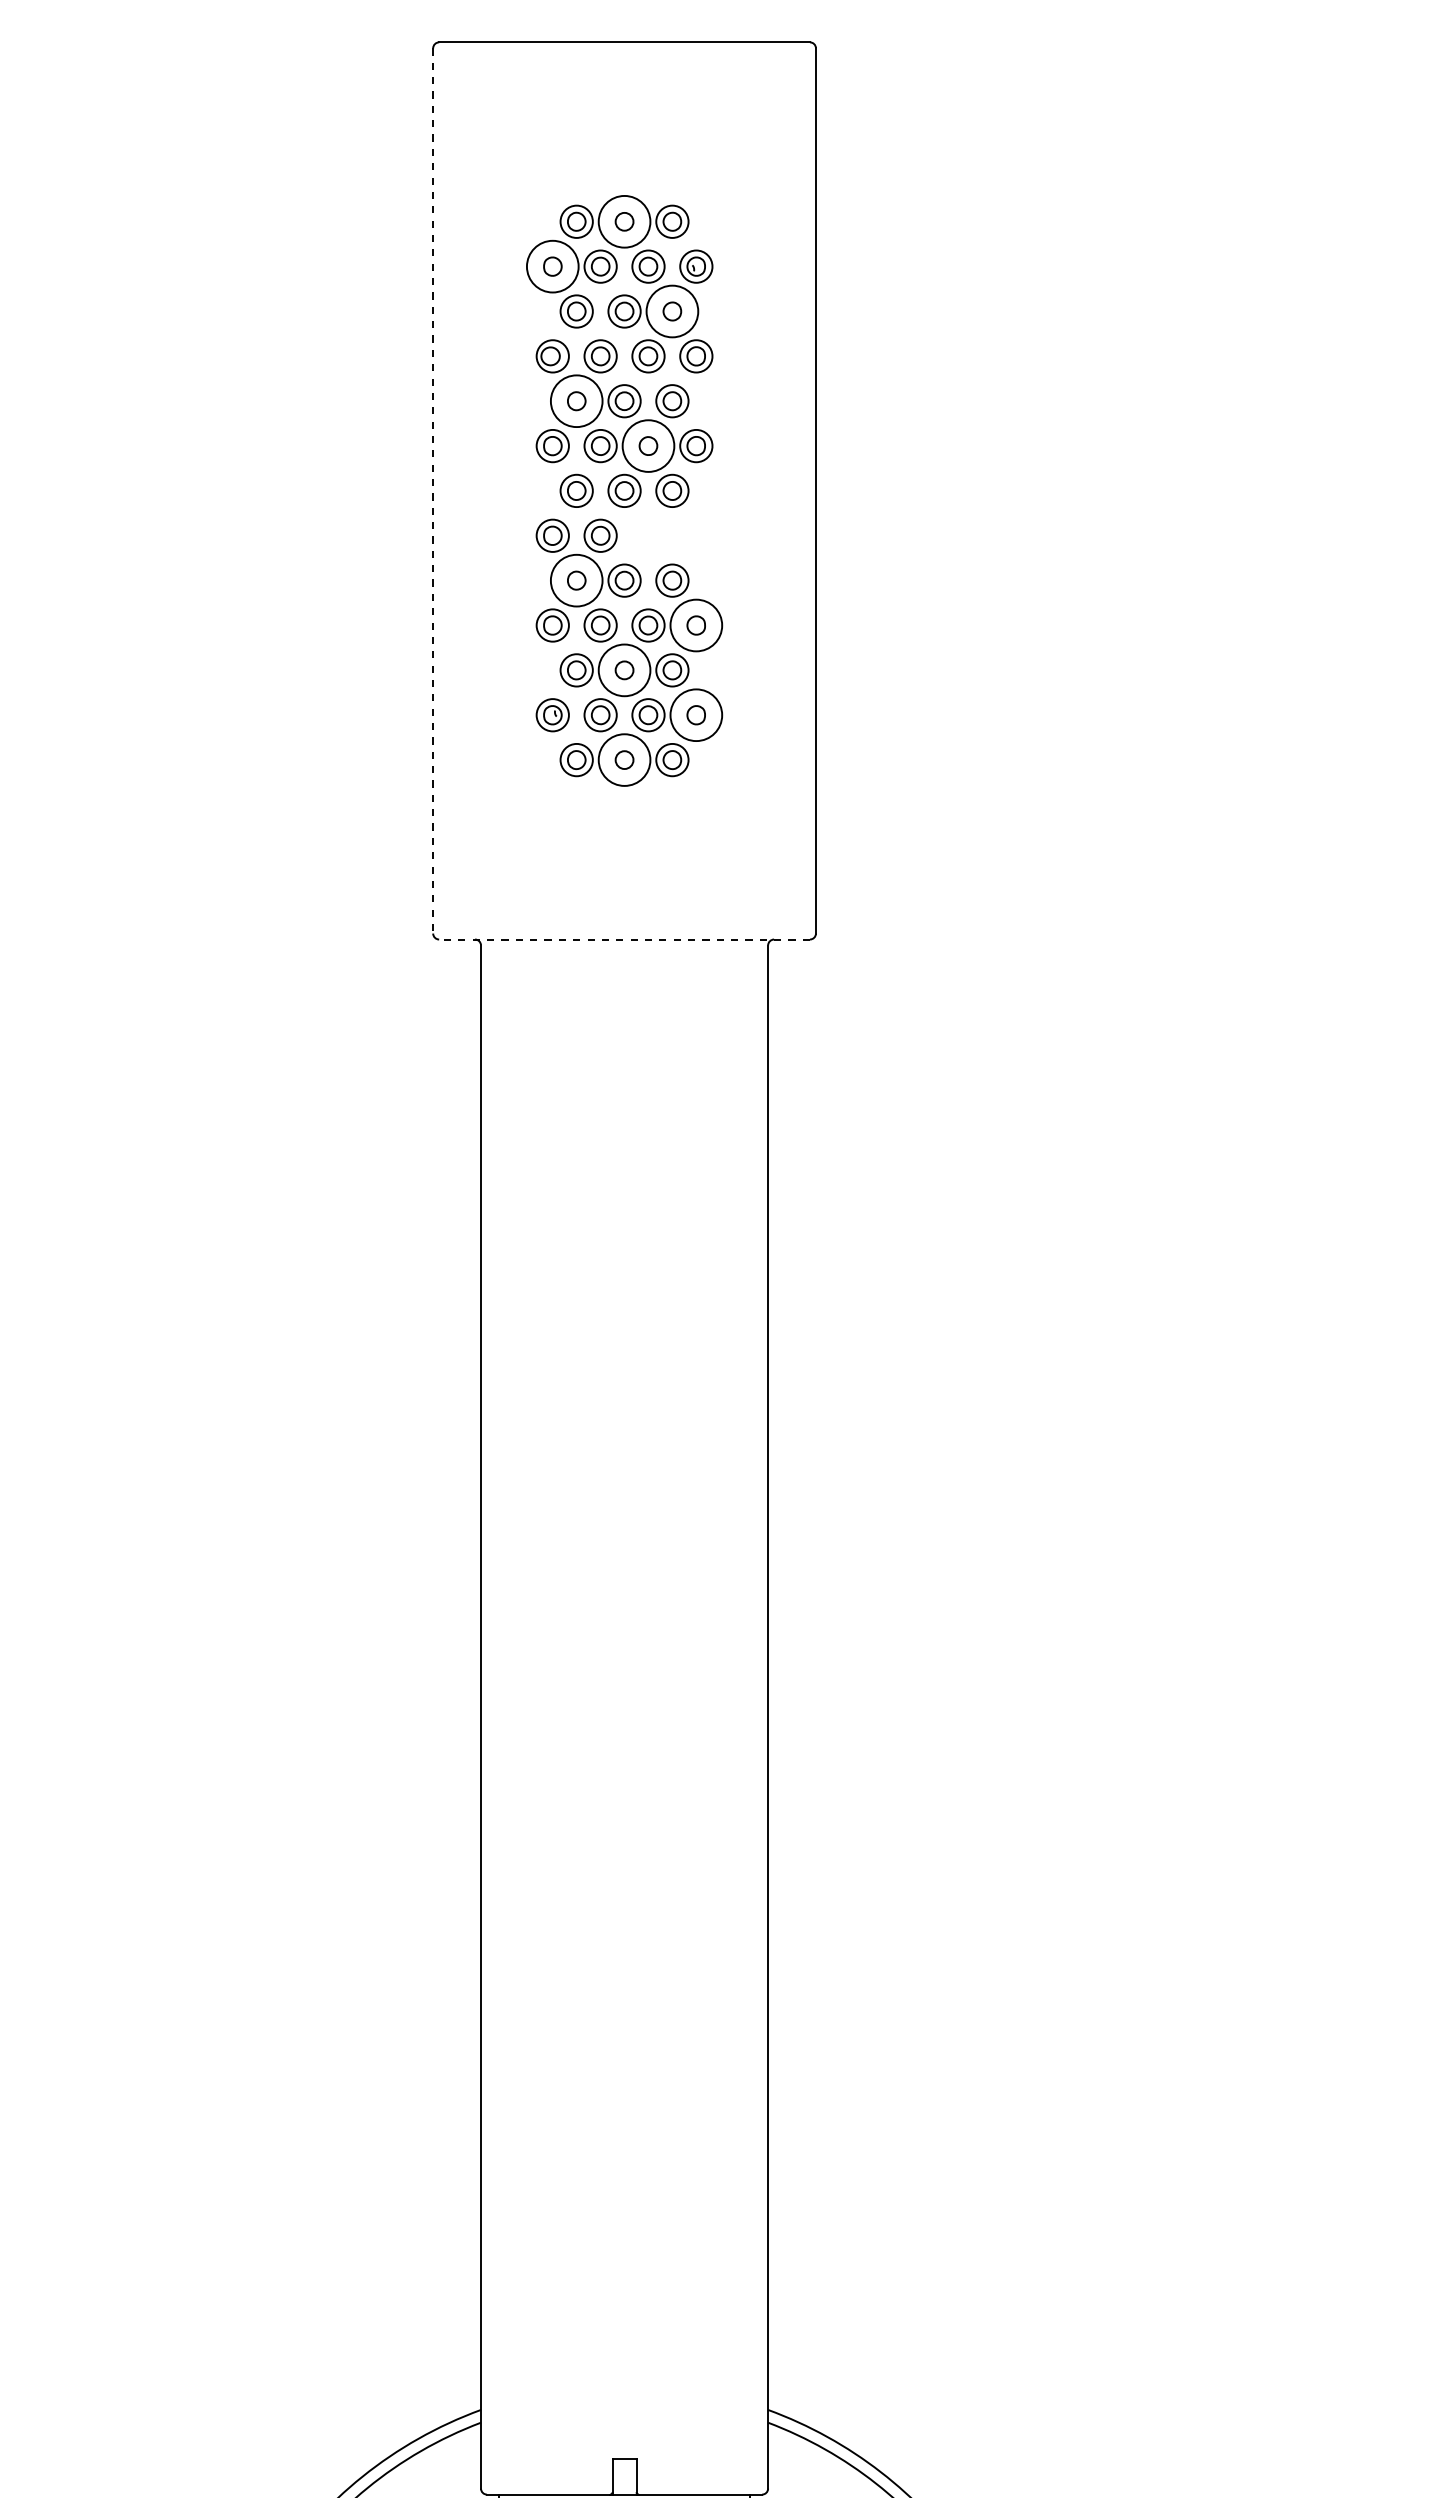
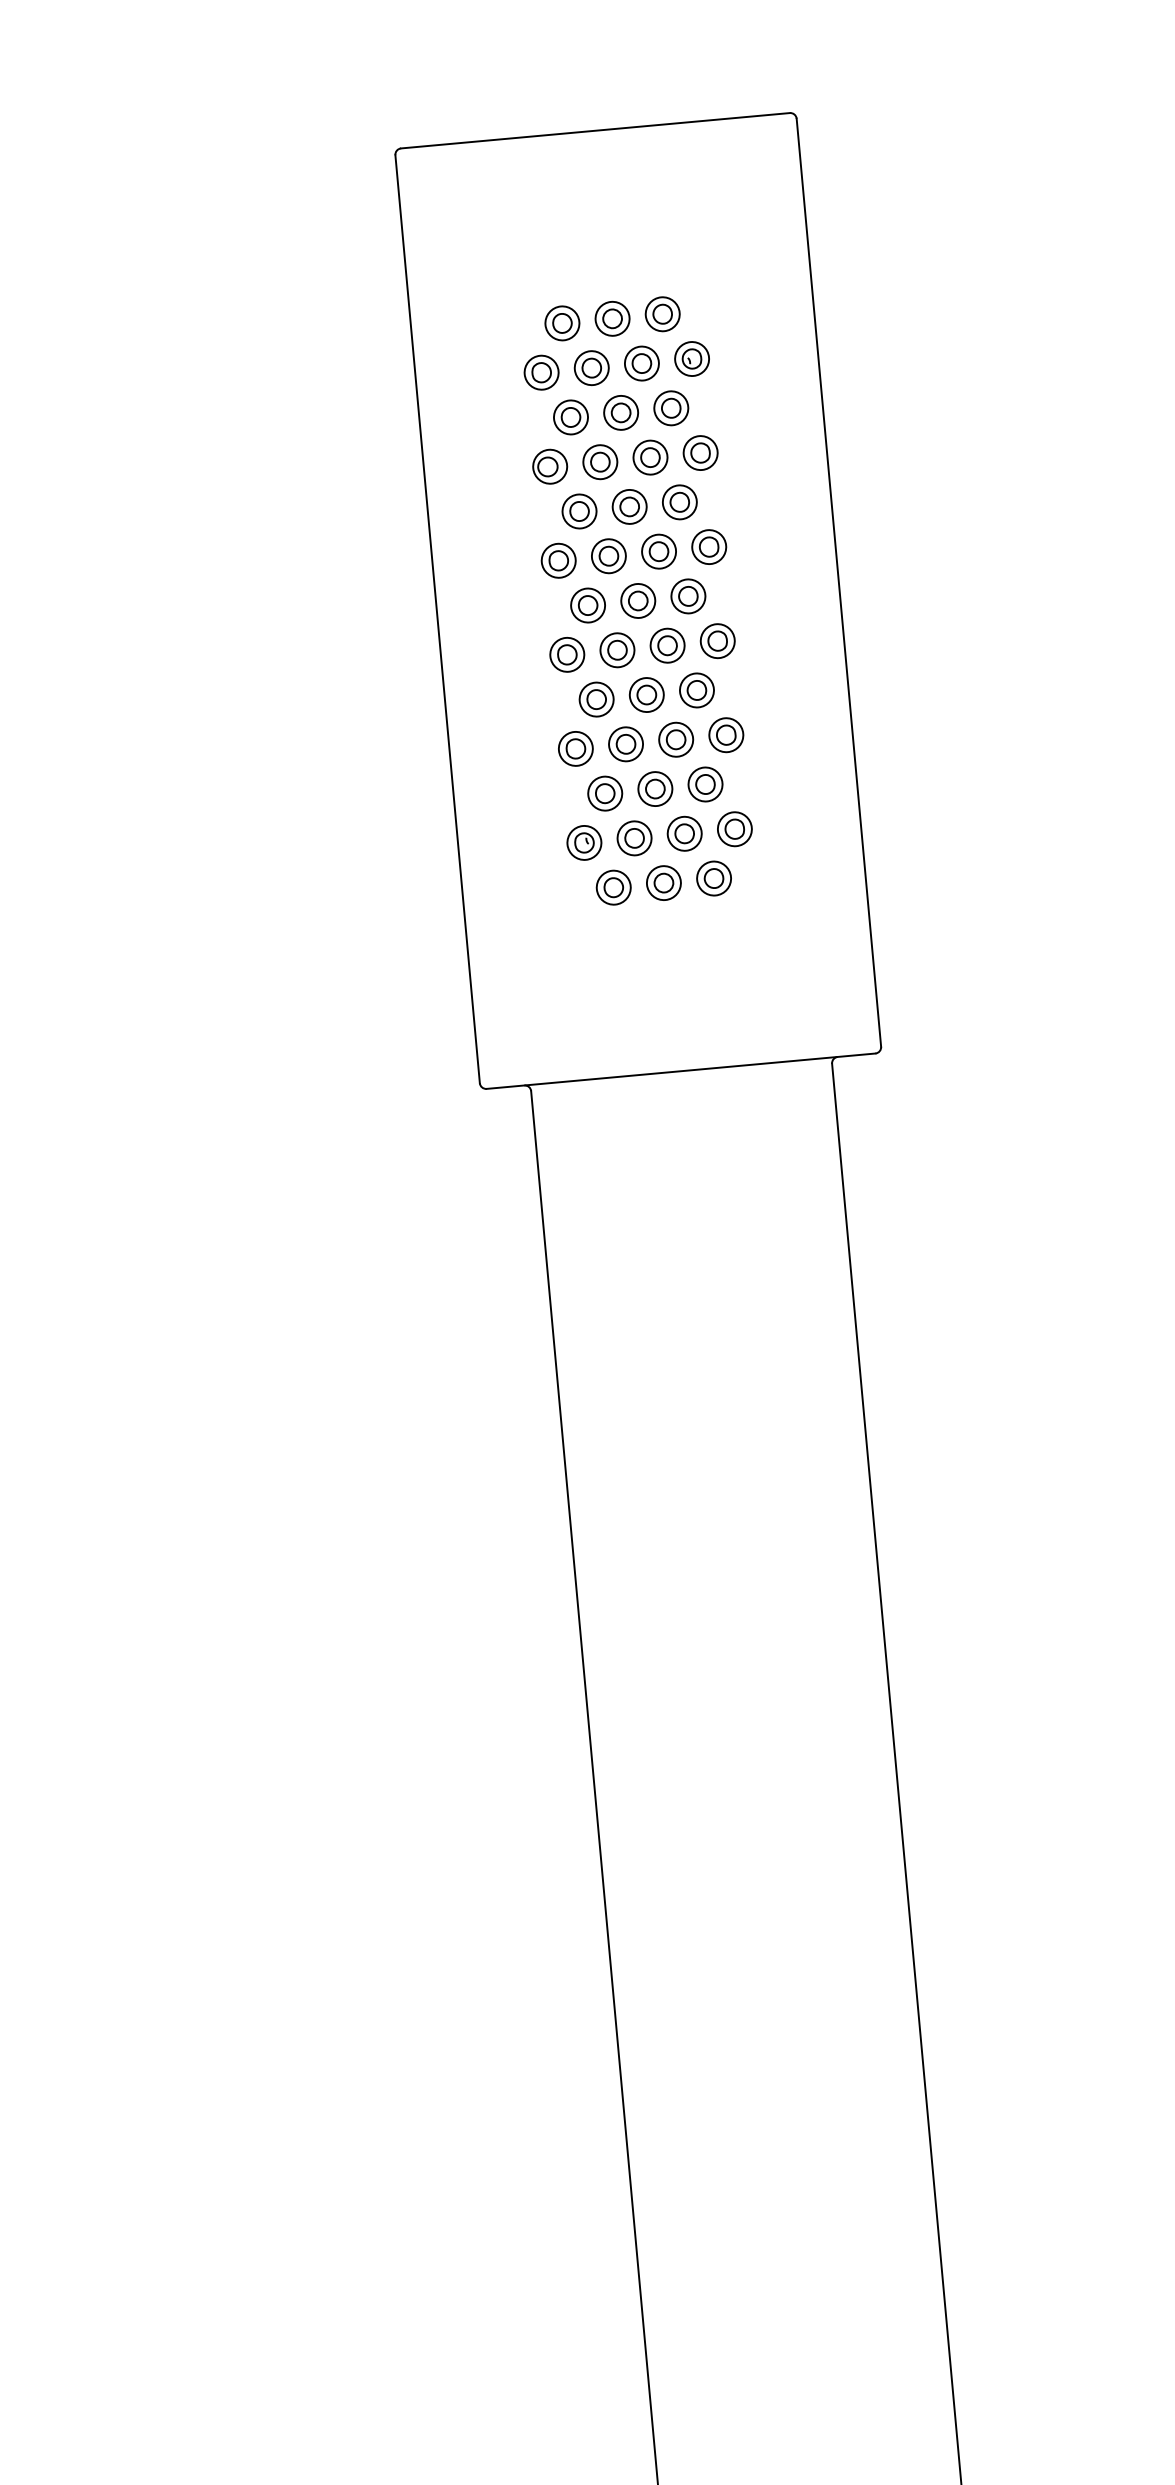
circle: (624, 221) -> (612, 318), size x0.62
circle: (552, 266) -> (541, 372), size x0.62
circle: (672, 311) -> (671, 408), size x0.62
circle: (576, 401) -> (579, 511), size x0.62
circle: (648, 445) -> (659, 551), size x0.62
line: (433, 490) -> (437, 618), dashed -> solid
part: (648, 535) -> (667, 645), added
part: (696, 535) -> (717, 640), added
circle: (576, 580) -> (596, 699), size x0.62
circle: (696, 625) -> (726, 735), size x0.62
circle: (624, 670) -> (655, 789), size x0.62
circle: (696, 715) -> (735, 829), size x0.62
circle: (624, 759) -> (663, 882), size x0.62
line: (624, 939) -> (680, 1071), dashed -> solid

